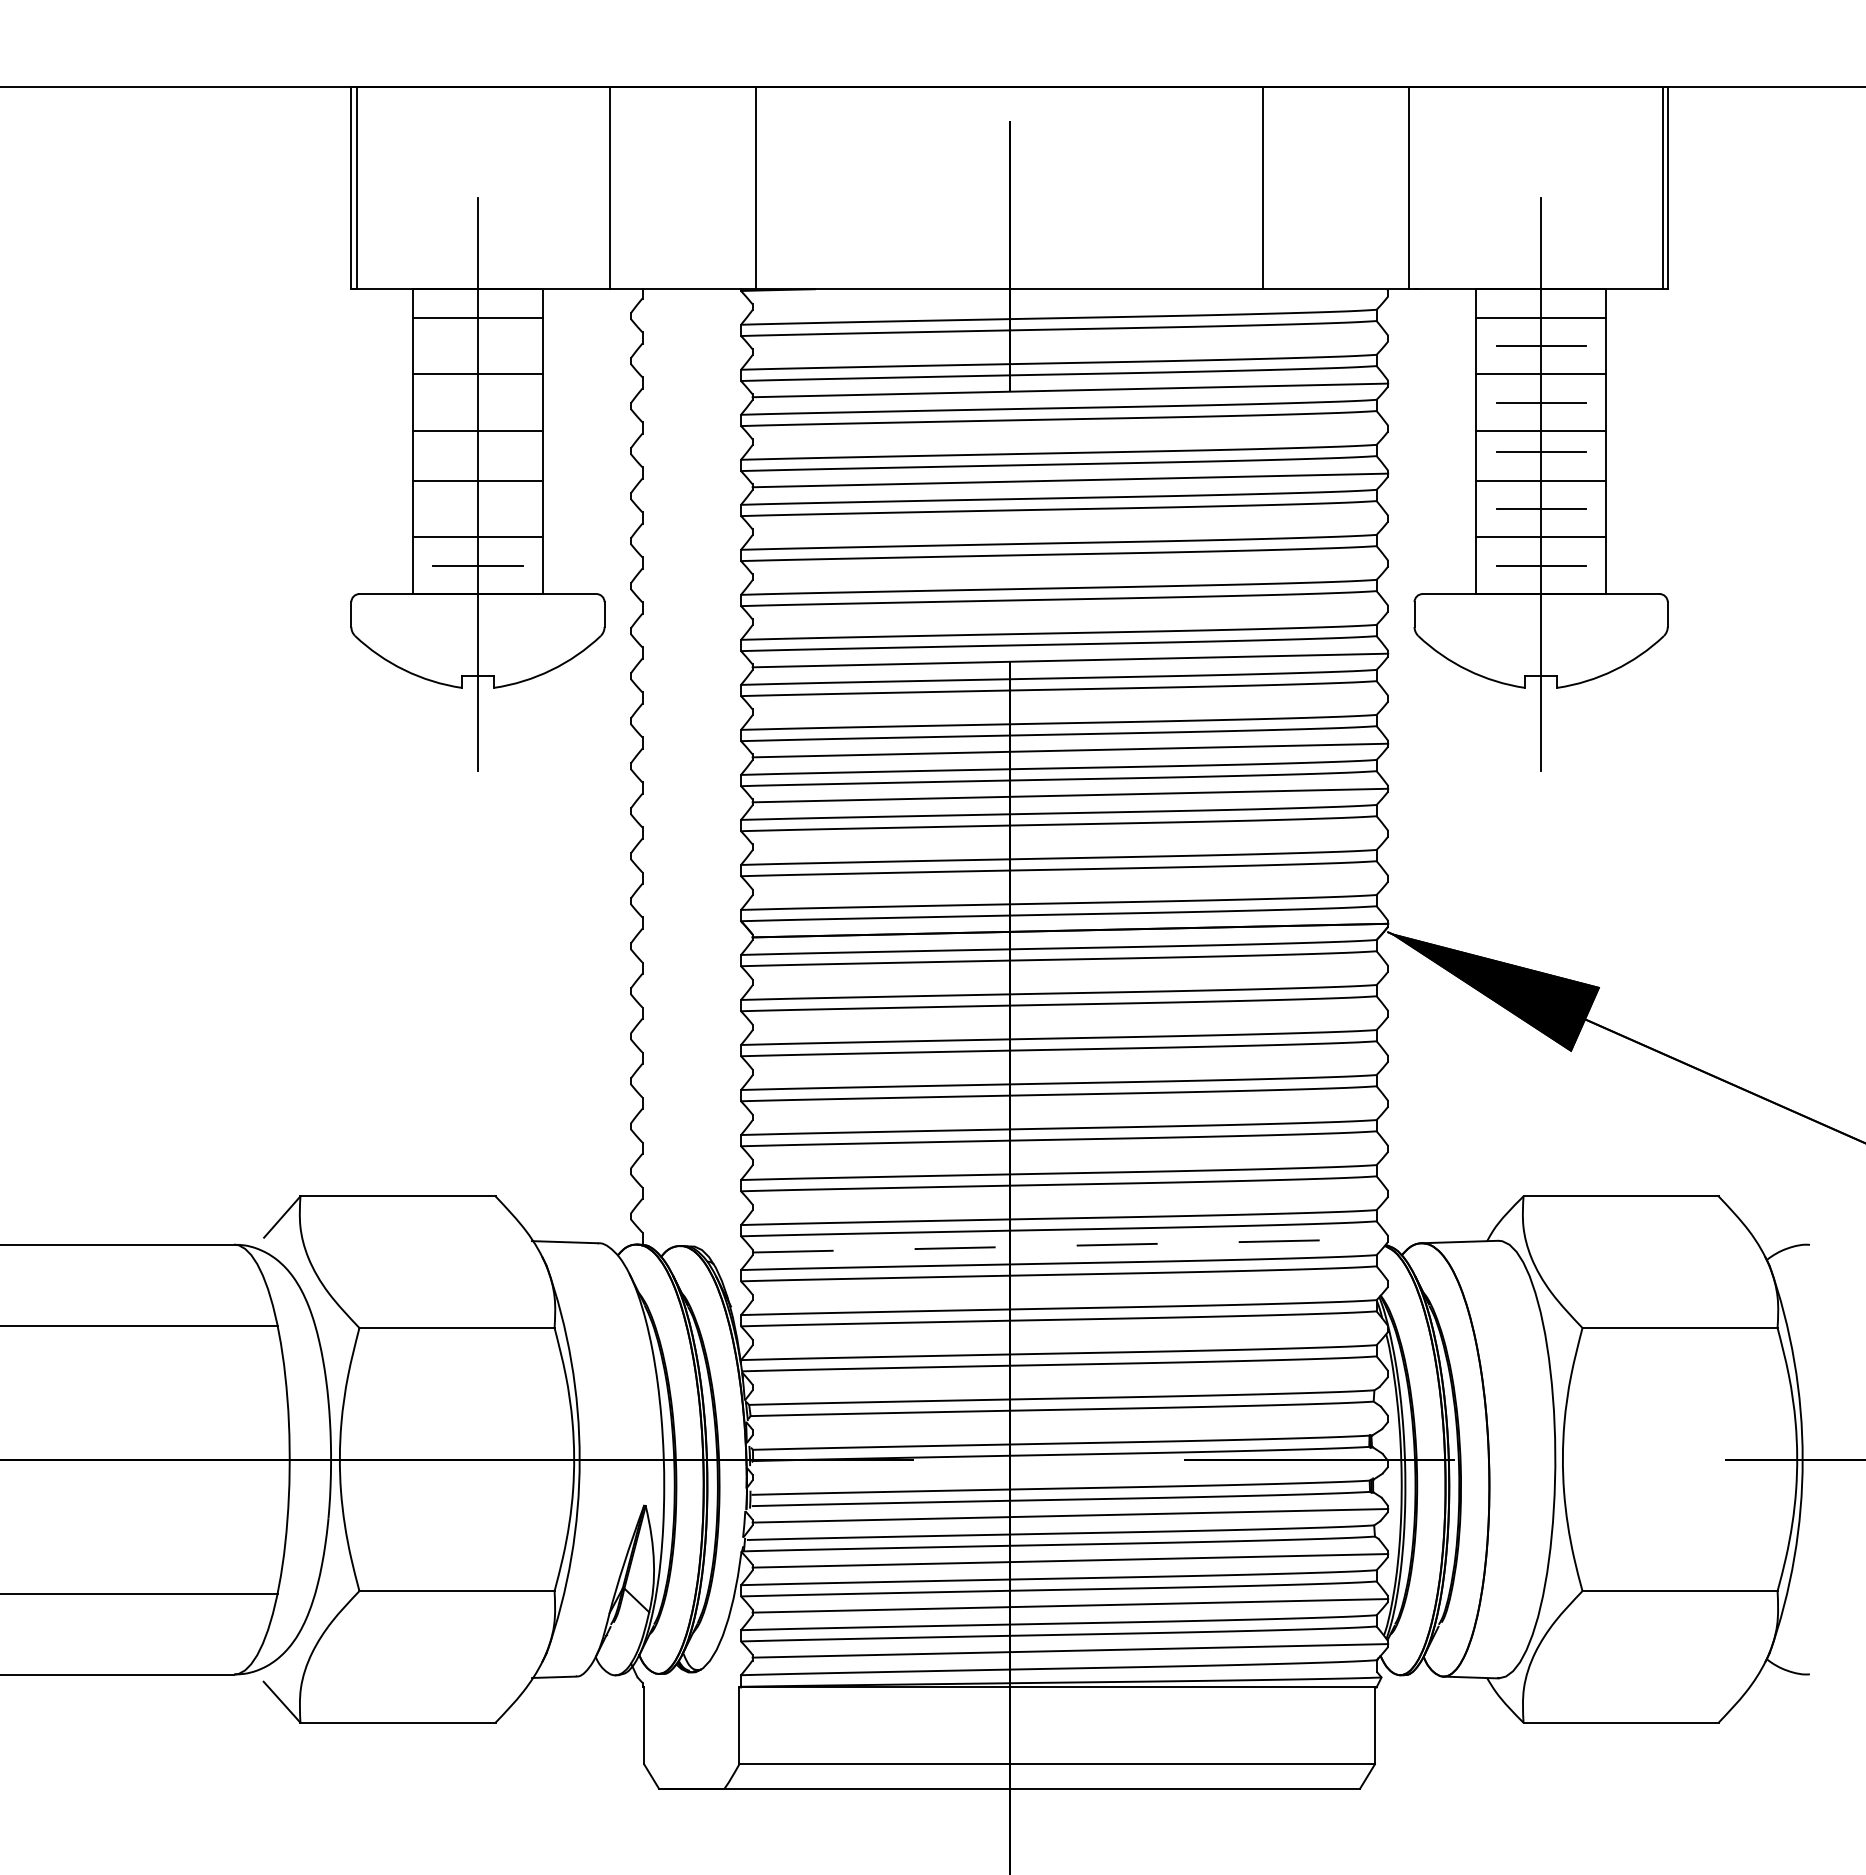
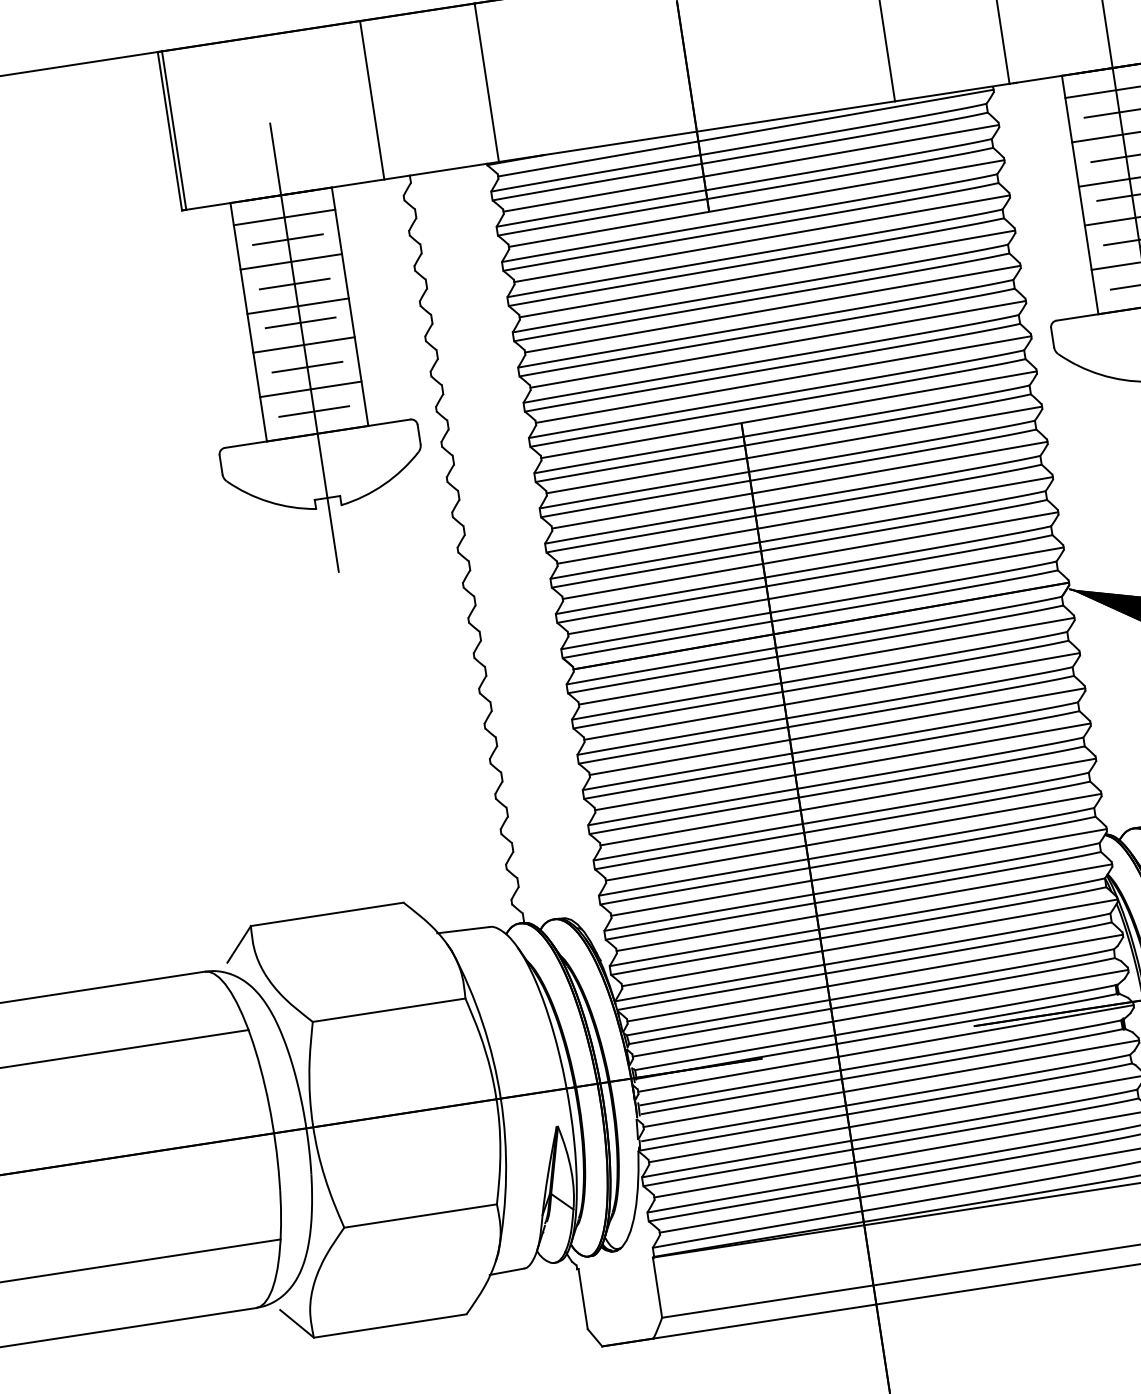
line: (1070, 300) -> (745, 133), added
line: (477, 345) -> (287, 239), added
line: (1070, 345) -> (751, 168), added
line: (477, 402) -> (294, 283), added
line: (1070, 435) -> (762, 238), added
line: (477, 452) -> (300, 323), added
line: (477, 508) -> (307, 366), added
line: (1070, 525) -> (772, 309), added
line: (1070, 570) -> (778, 344), added
line: (1070, 615) -> (783, 379), added
line: (1070, 705) -> (794, 449), added
line: (1070, 840) -> (810, 555), added
line: (1070, 885) -> (815, 590), added
line: (1070, 975) -> (826, 661), added
line: (1070, 1020) -> (832, 696), added
line: (1070, 1065) -> (837, 731), added
line: (1070, 1110) -> (842, 766), added
line: (1070, 1155) -> (848, 801), added
line: (1070, 1200) -> (853, 837), added
line: (1070, 1245) -> (859, 872), dashed -> solid
line: (1070, 1290) -> (864, 907), added
line: (1070, 1335) -> (869, 942), added
line: (1070, 1380) -> (875, 977), added
line: (1070, 1425) -> (880, 1013), added
line: (1070, 1470) -> (885, 1048), added

